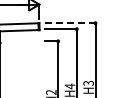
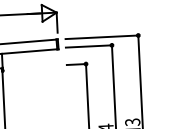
line: (70, 23) -> (102, 37), dashed -> solid

